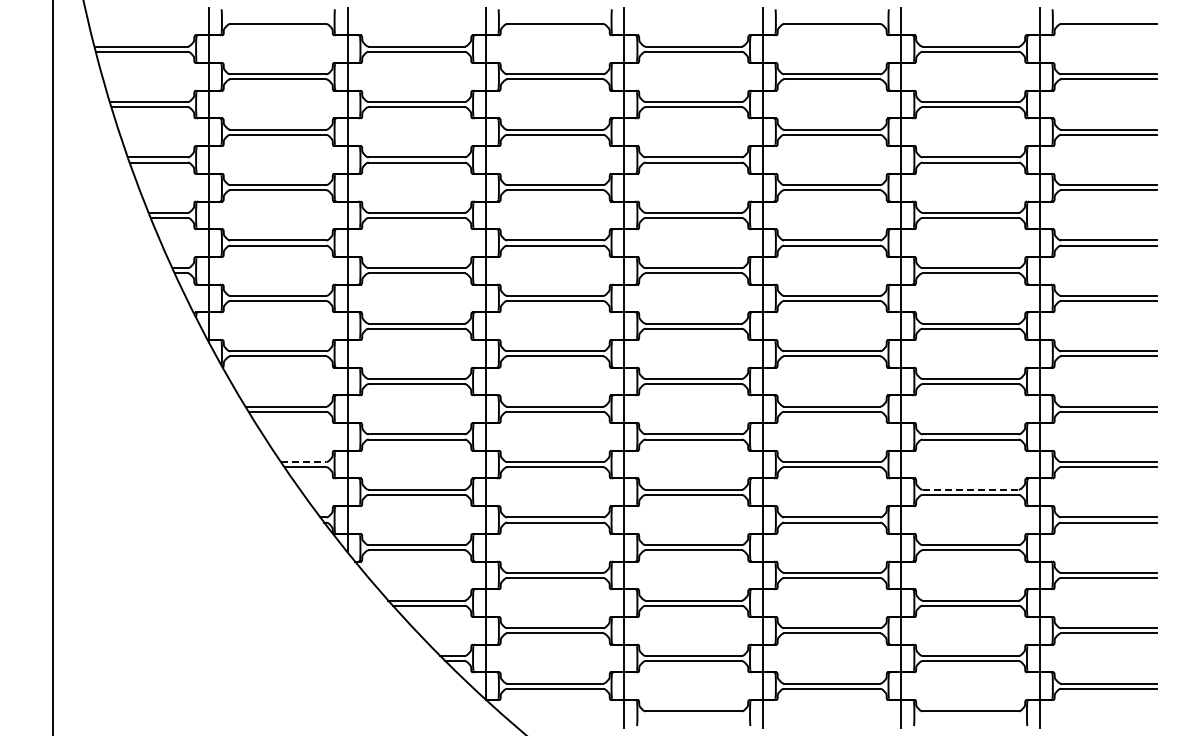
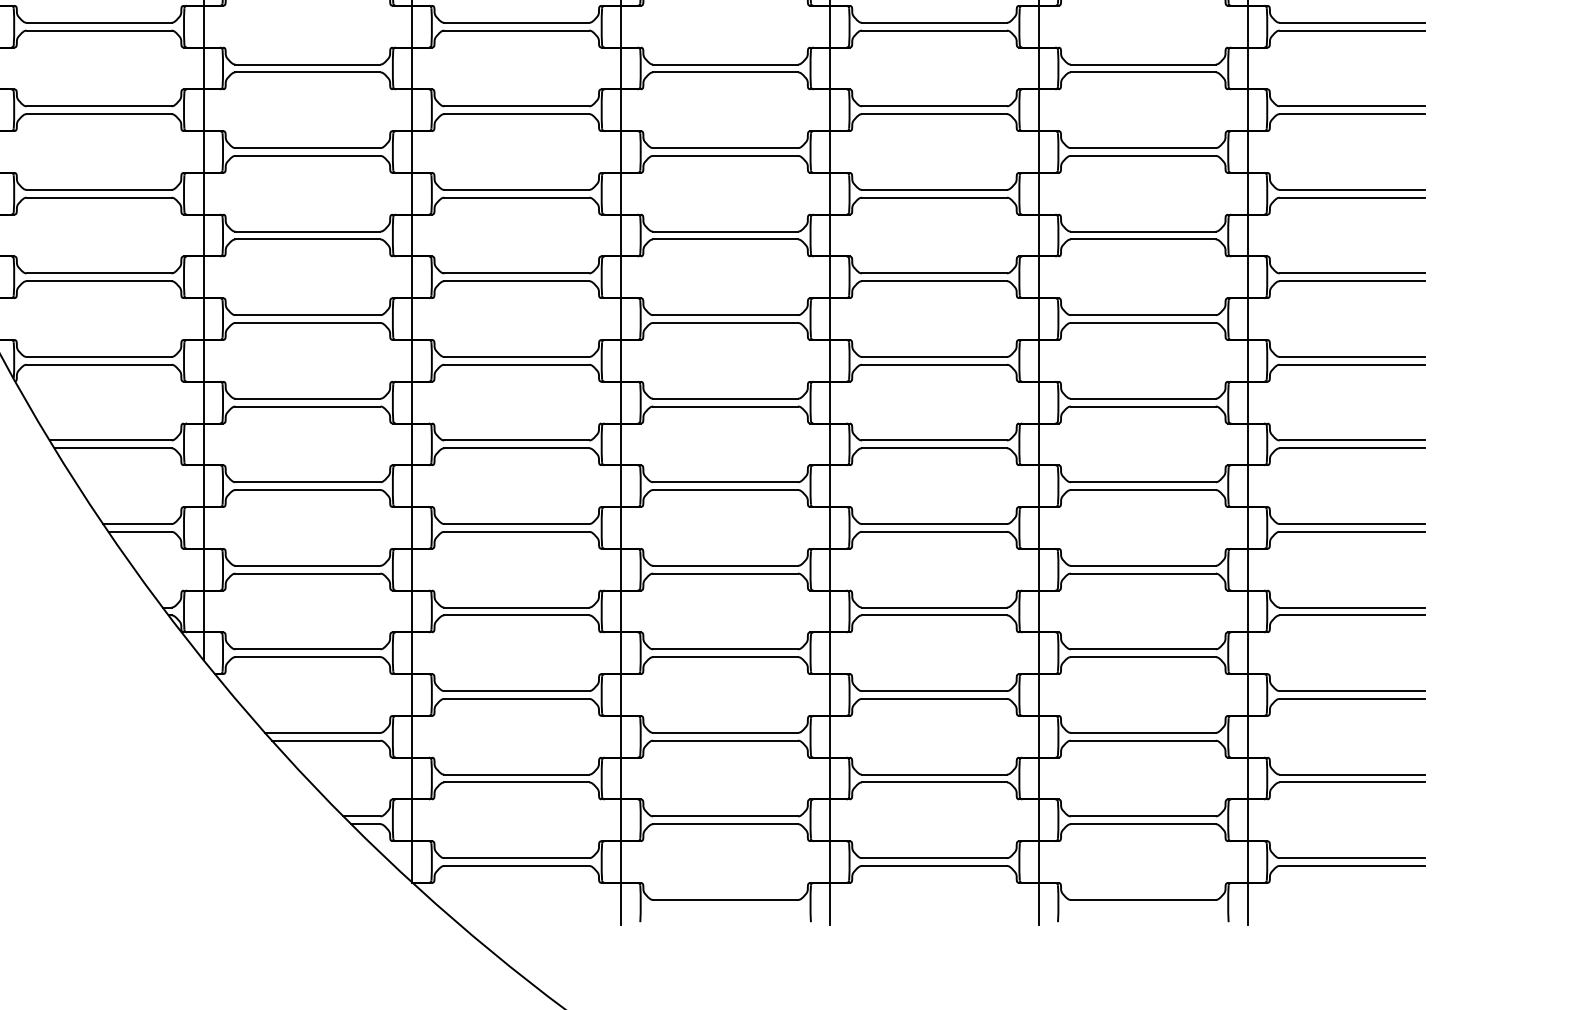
line: (303, 462) -> (137, 524), dashed -> solid
line: (971, 489) -> (1144, 565), dashed -> solid

